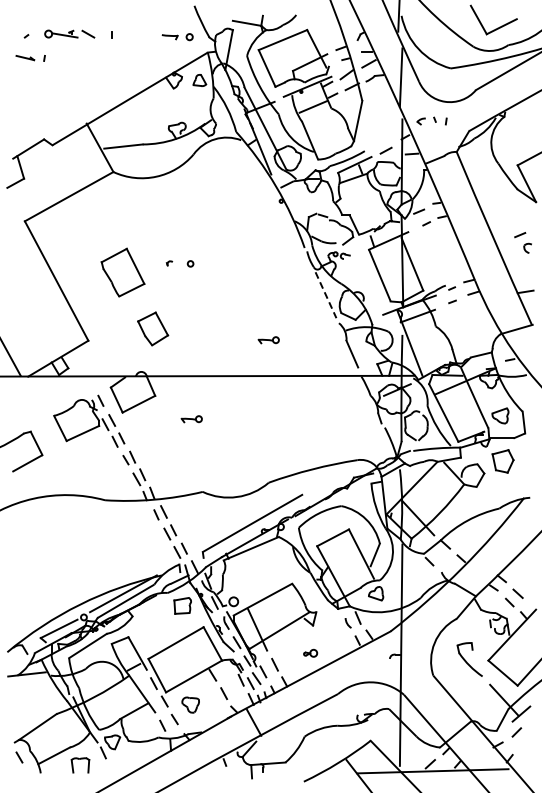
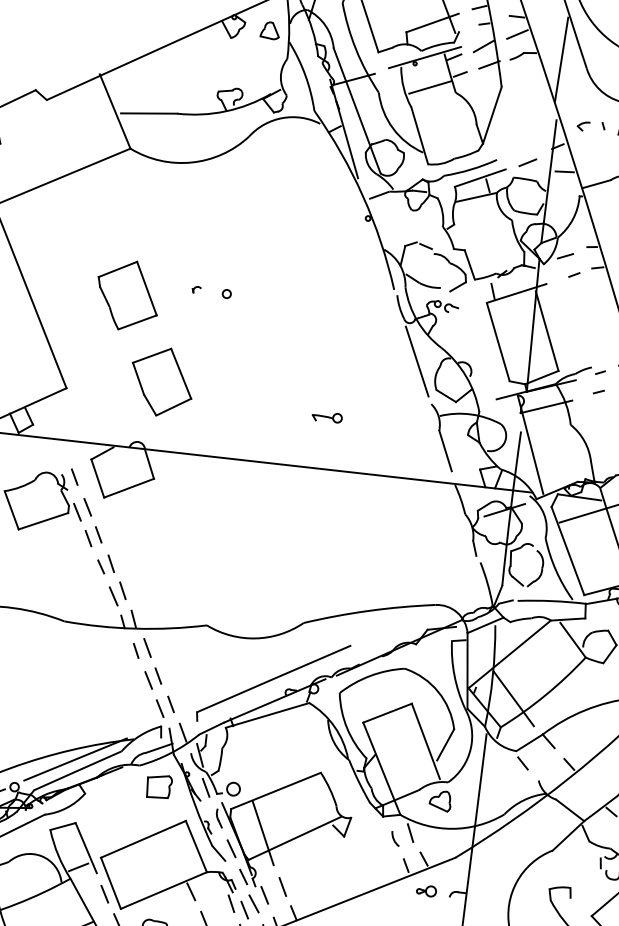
line: (326, 295) -> (417, 362), dashed -> solid
part: (152, 328) -> (161, 381), size x1.43
part: (191, 419) -> (202, 518), removed
part: (310, 652) -> (426, 889), moved

